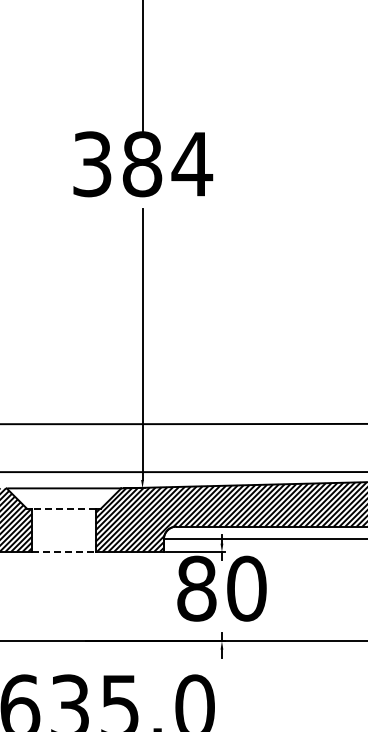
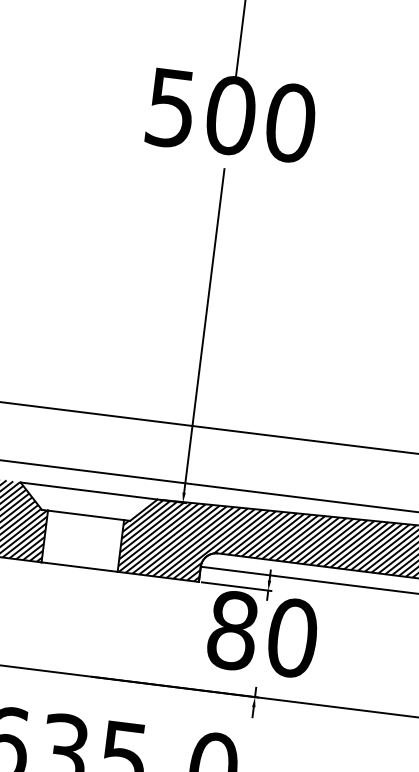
text: (143, 164) -> (232, 116), 384 -> 500
line: (63, 508) -> (85, 514), dashed -> solid
line: (63, 552) -> (78, 567), dashed -> solid

